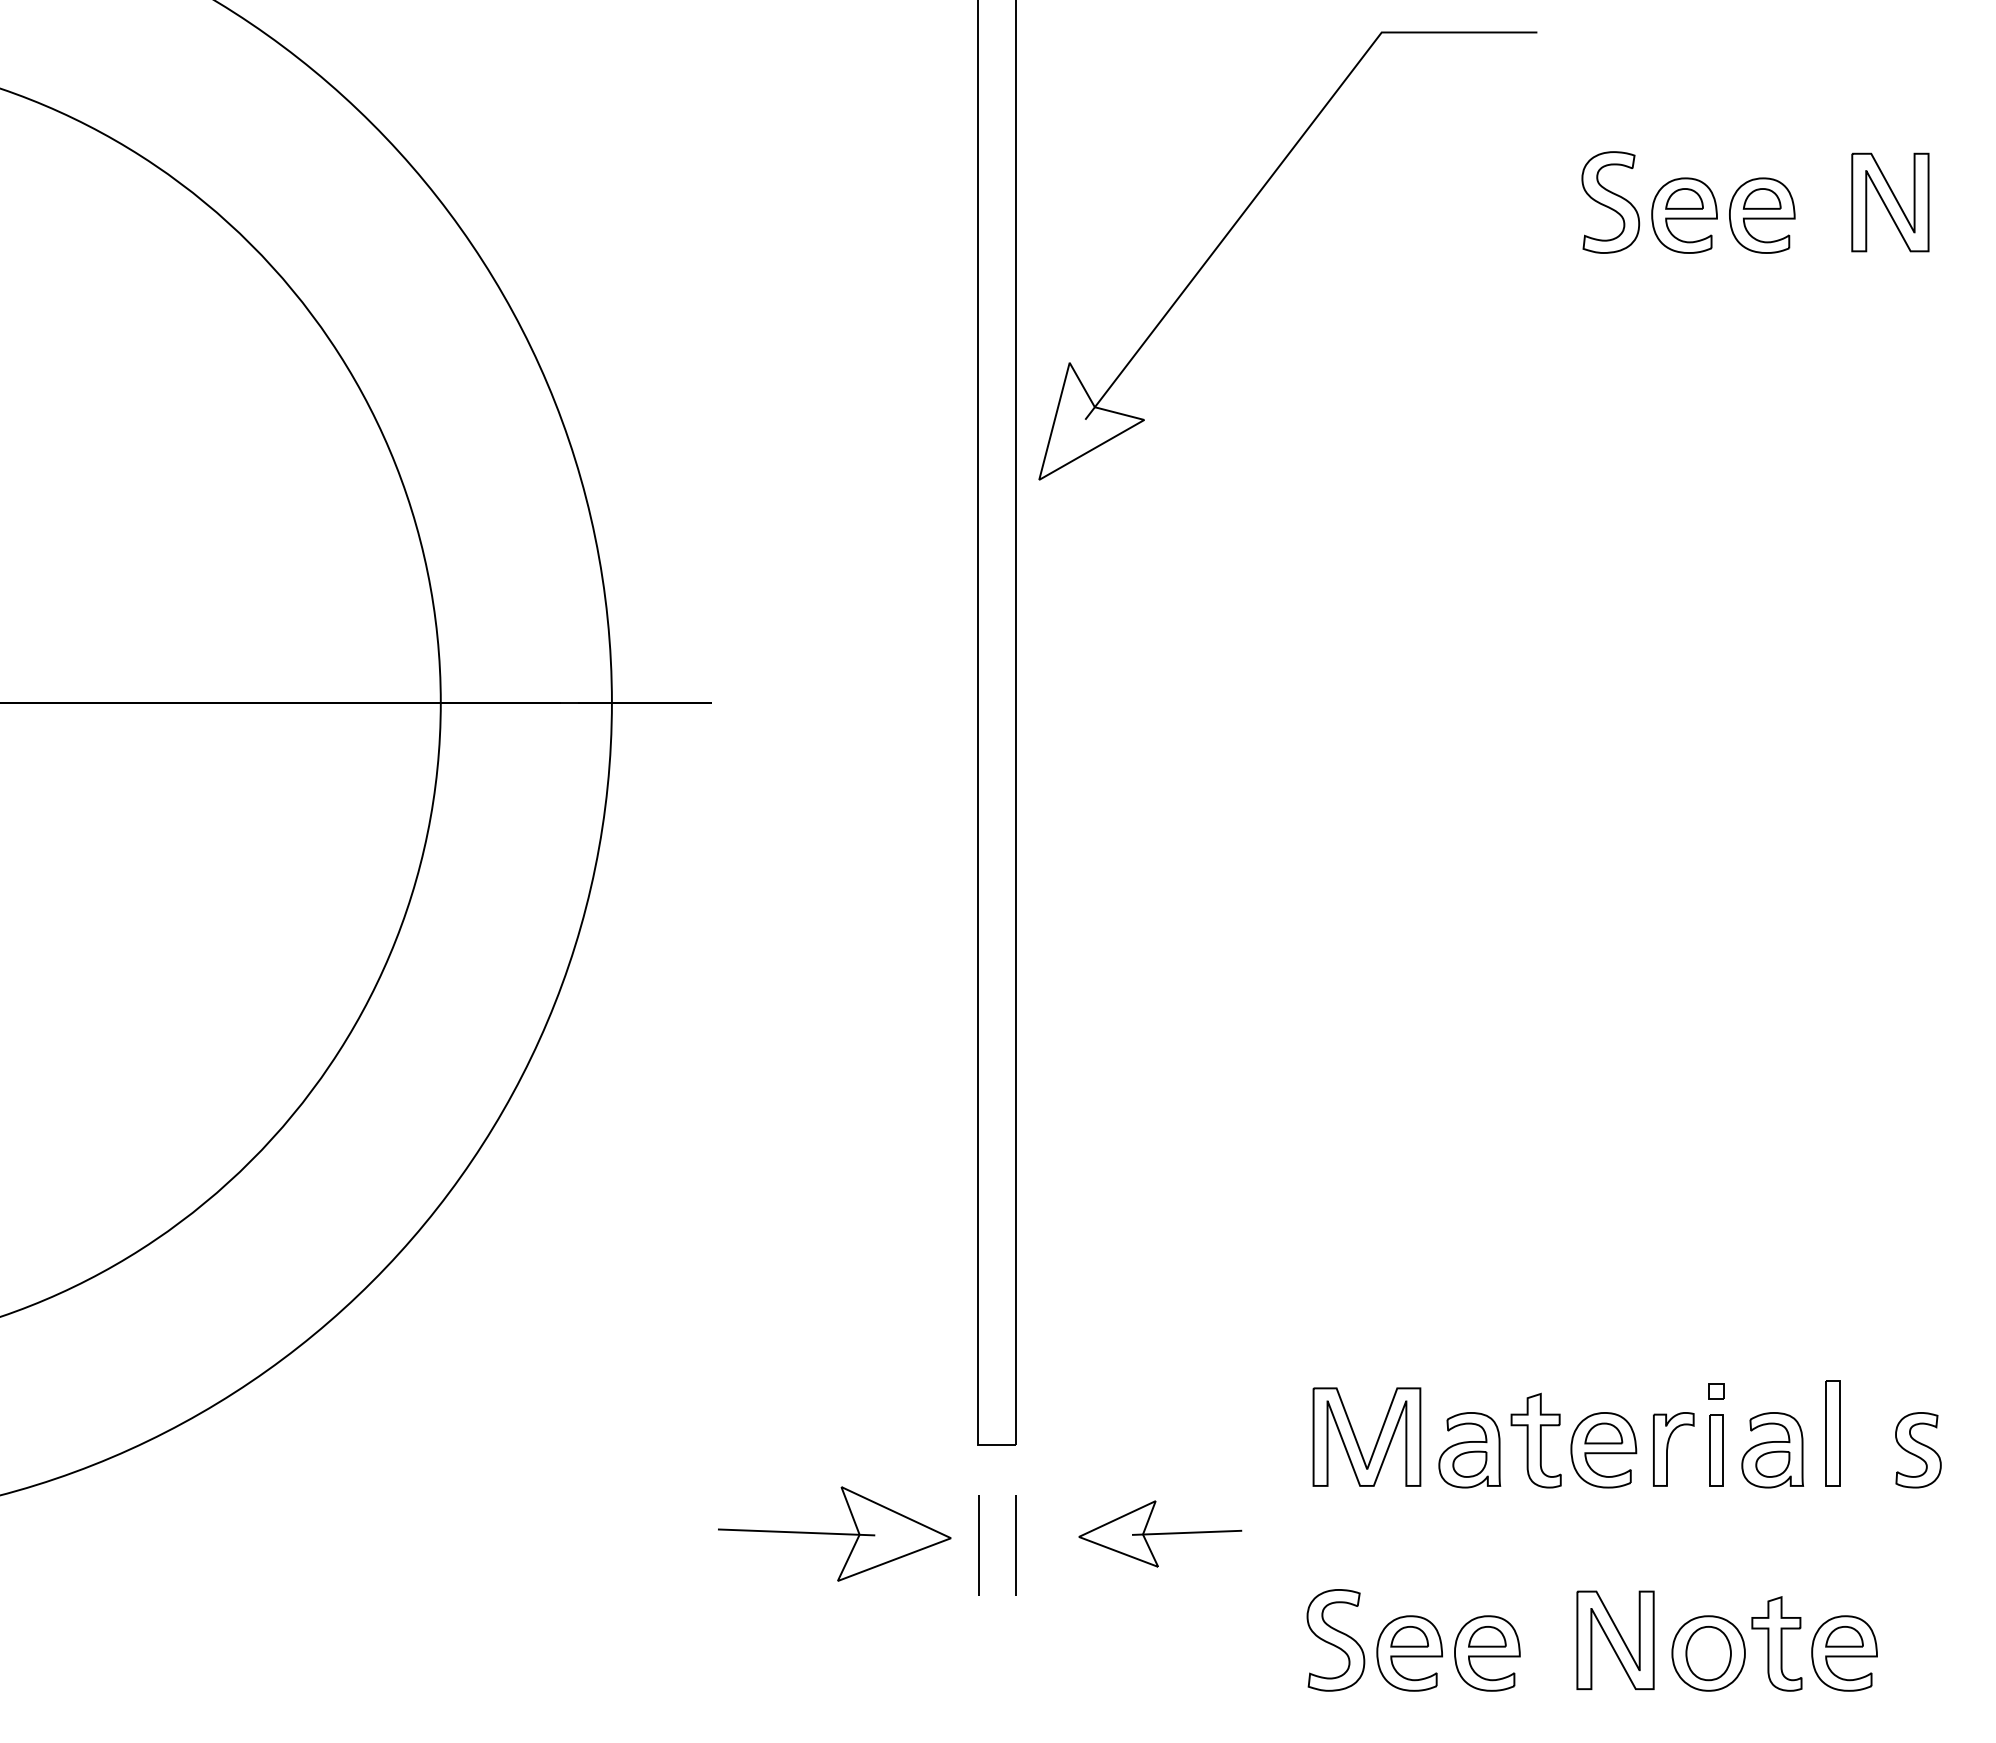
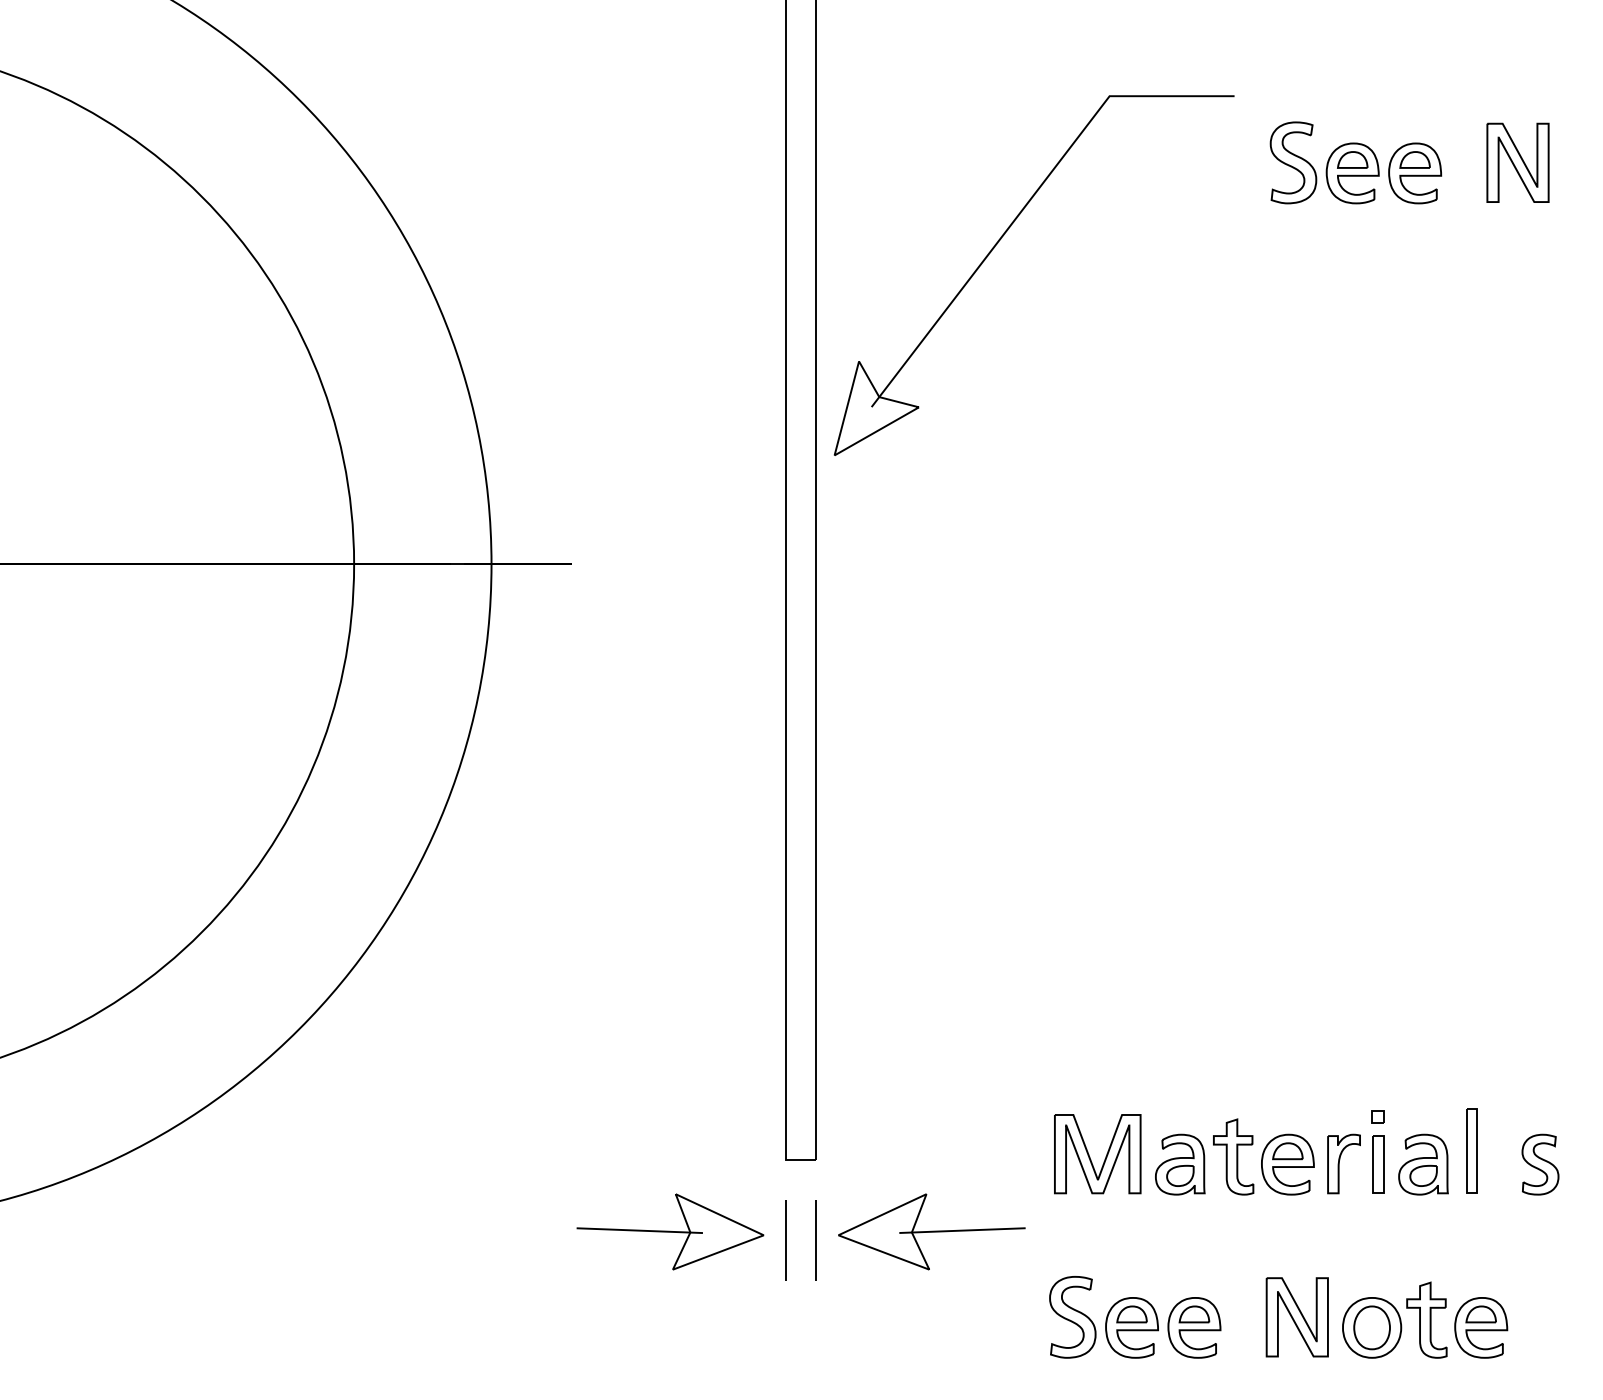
part: (1239, 220) -> (995, 247), moved
part: (1160, 1533) -> (931, 1231), size x1.43

